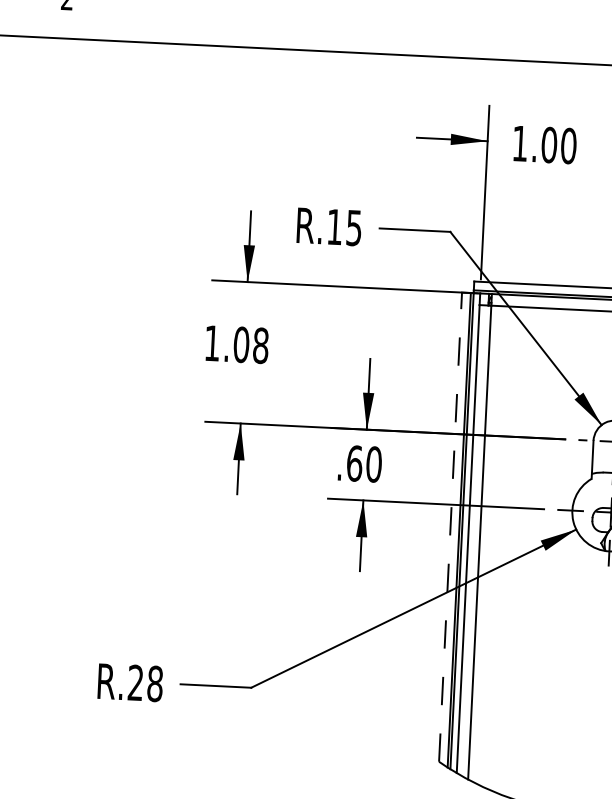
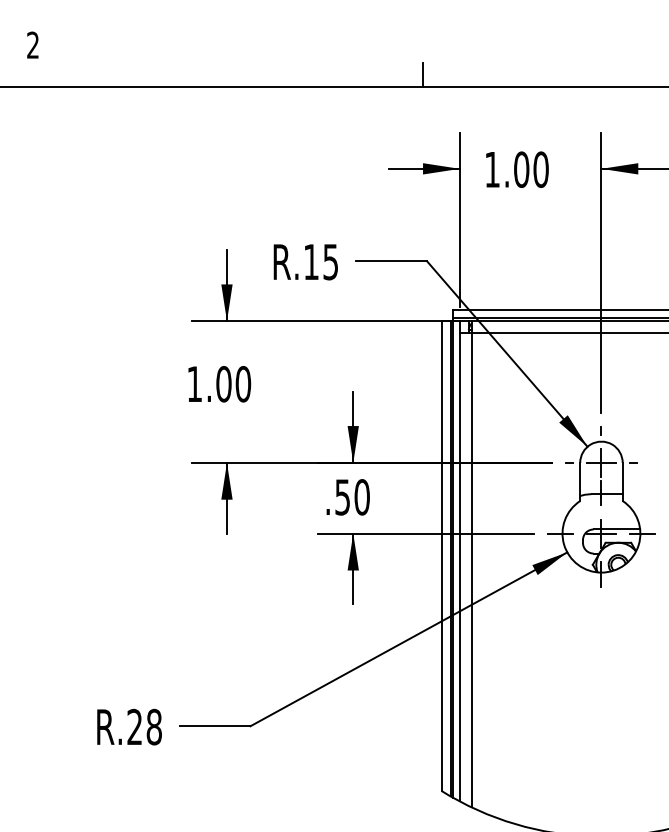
line: (455, 45) -> (423, 74), added
text: (261, 346) -> (243, 384), 1.08 -> 1.00
text: (354, 463) -> (342, 497), .60 -> .50
line: (450, 527) -> (441, 556), dashed -> solid

